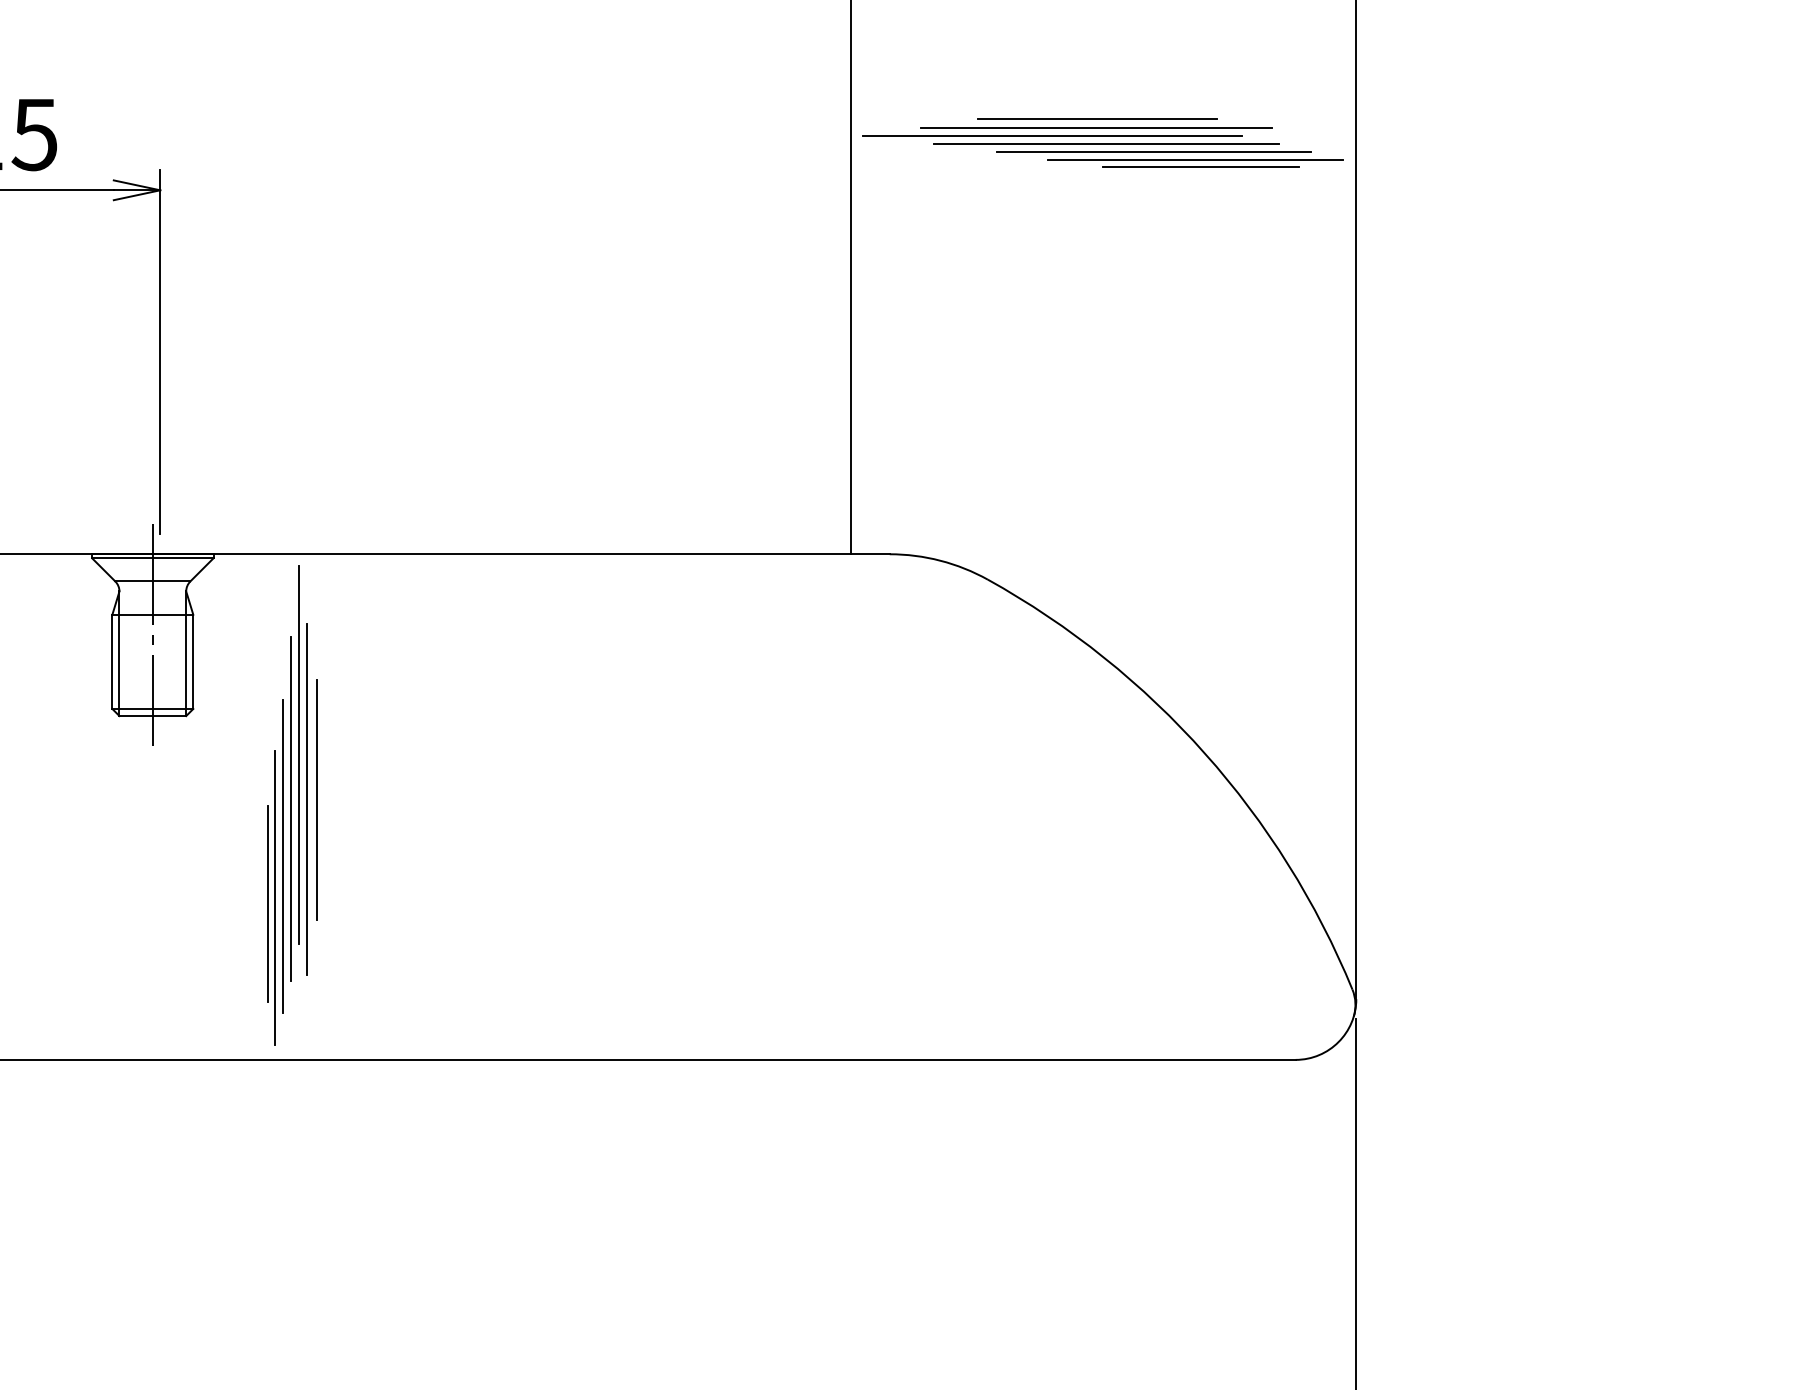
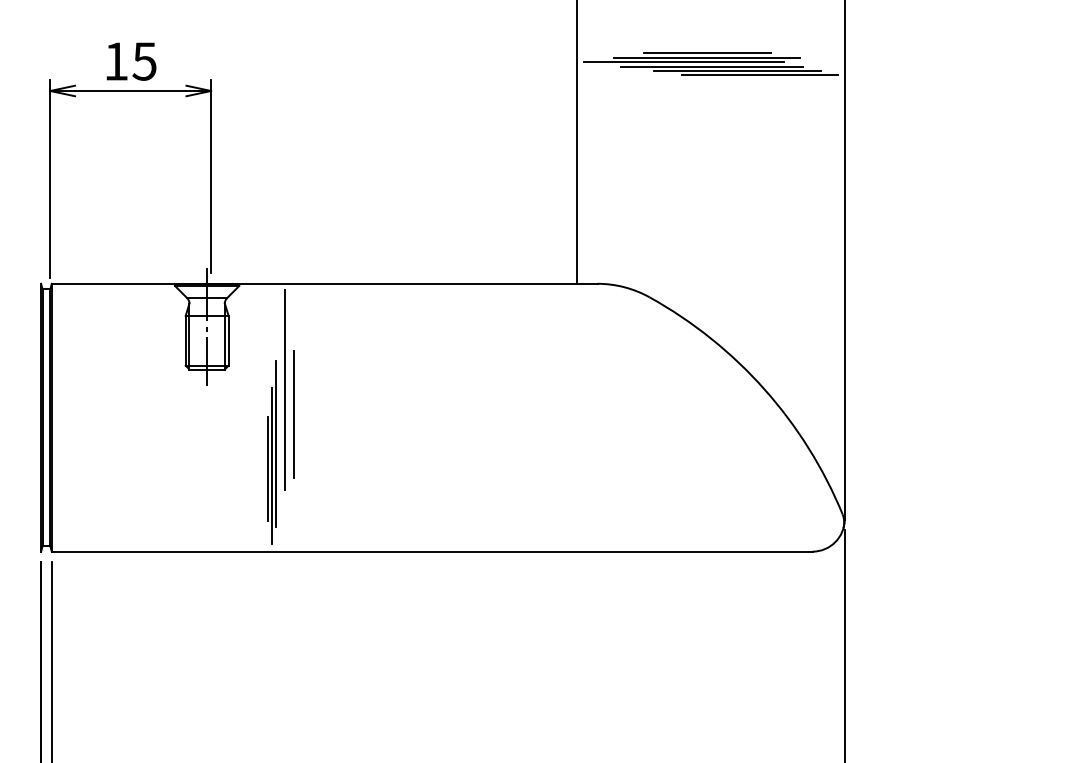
line: (1201, 166) -> (762, 78), removed
line: (306, 799) -> (288, 413), removed
line: (291, 808) -> (280, 418), removed

